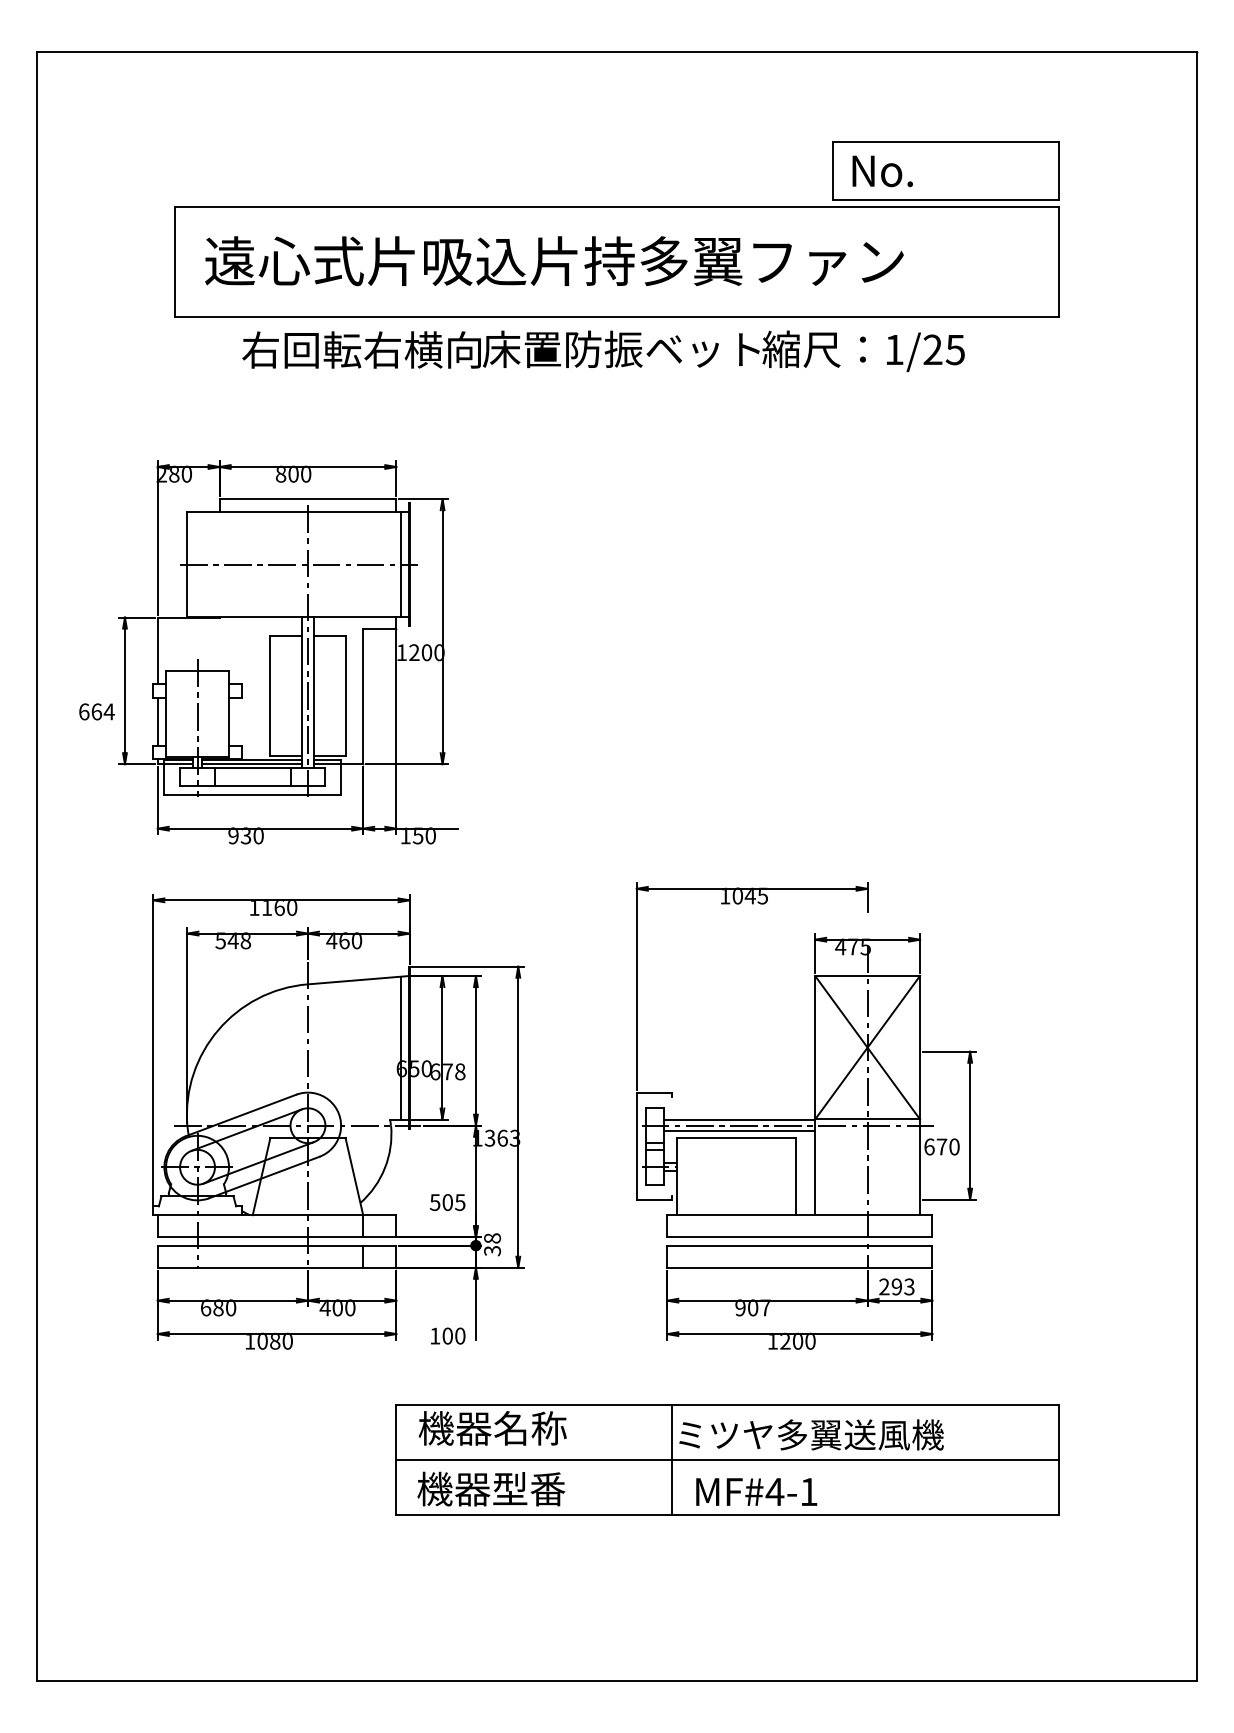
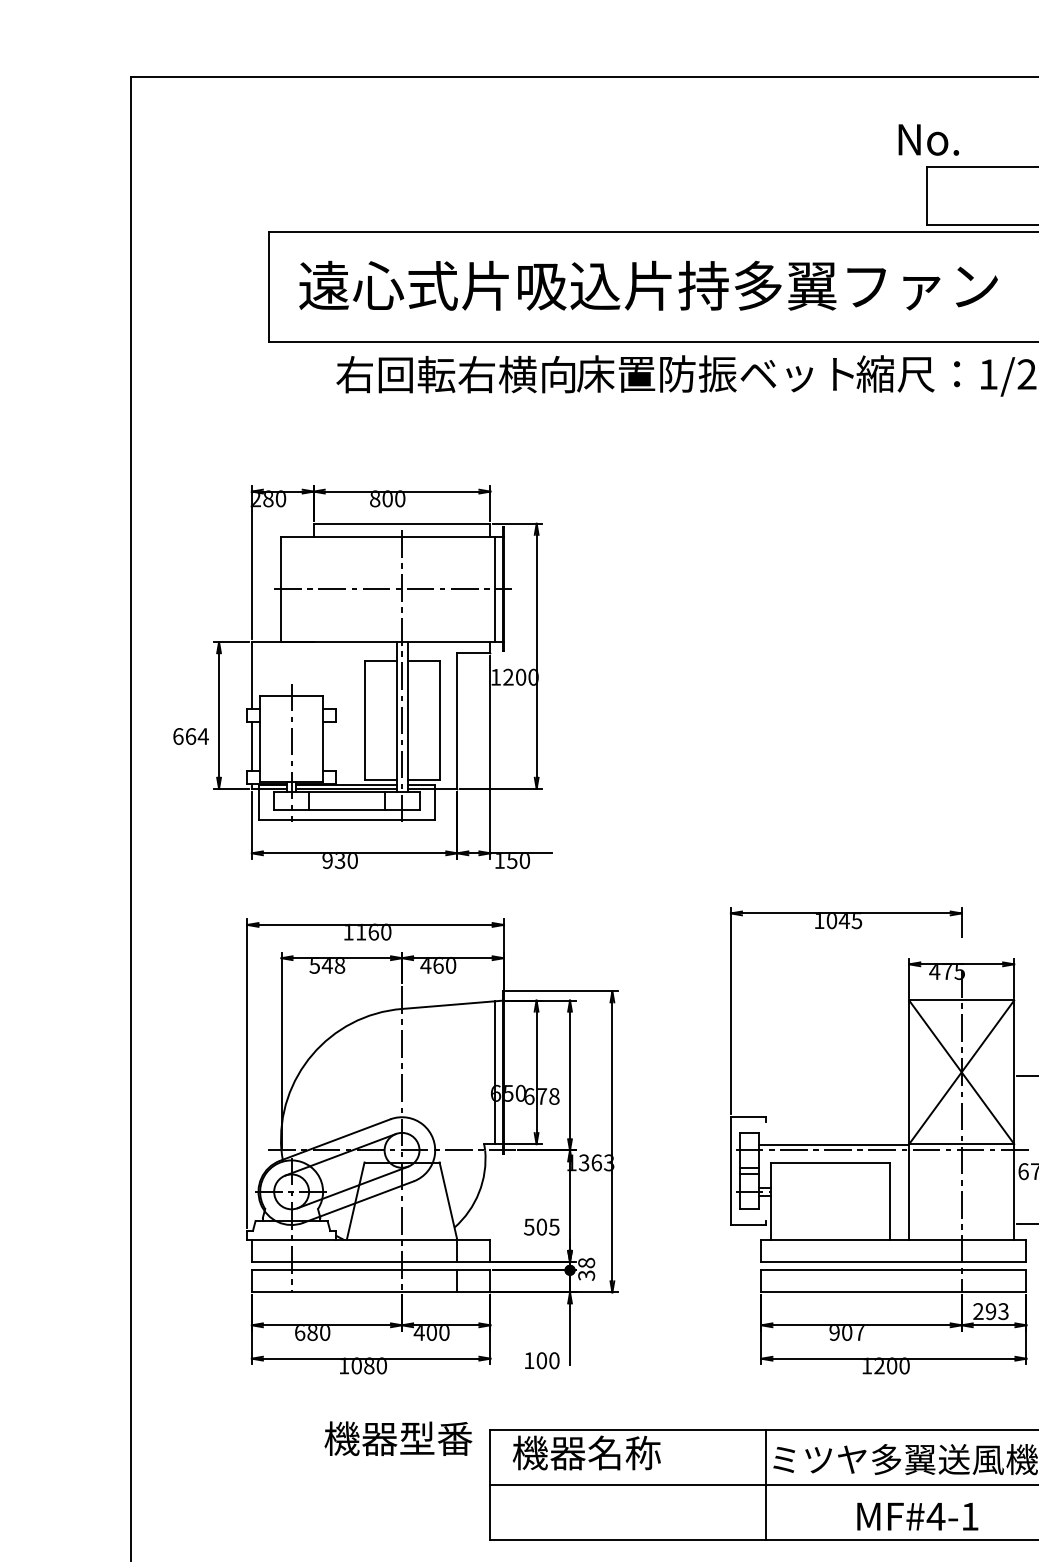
text: (882, 171) -> (928, 140), moved
line: (739, 1131) -> (833, 1156), removed
text: (491, 1488) -> (398, 1438), moved
text: (756, 1491) -> (917, 1516), moved

